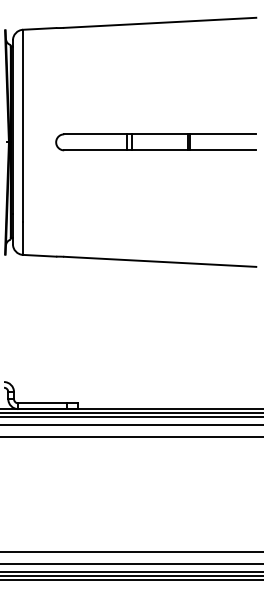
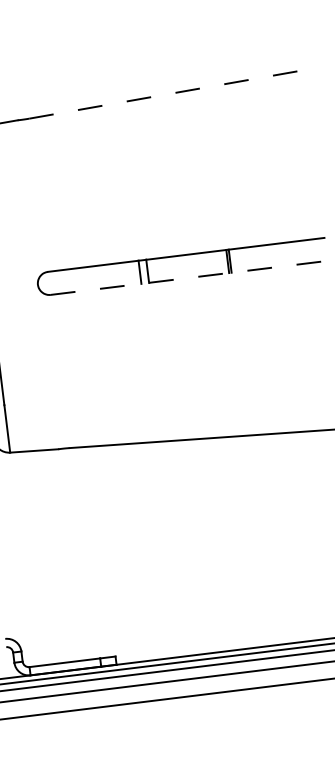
line: (160, 22) -> (166, 93), solid -> dashed
line: (160, 150) -> (189, 278), solid -> dashed

